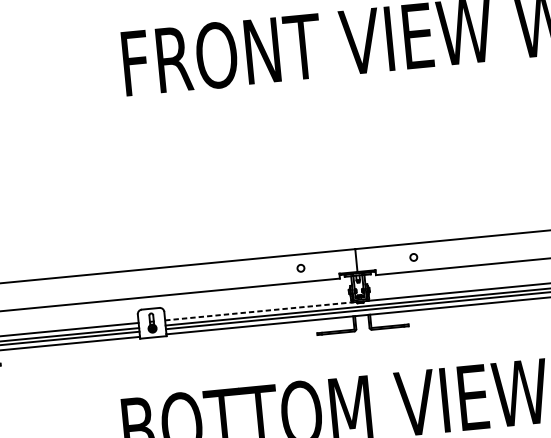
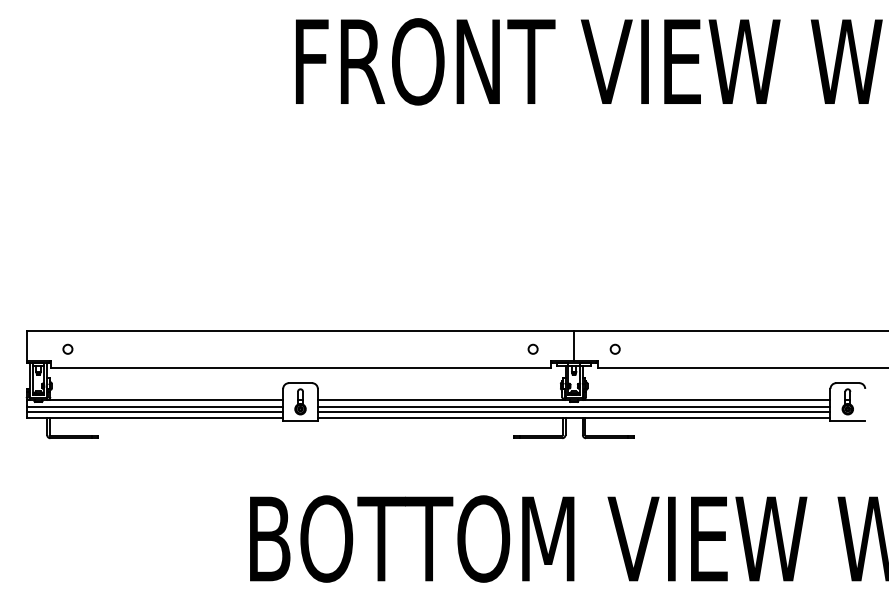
circle: (413, 256) -> (614, 348), moved
circle: (300, 267) -> (532, 348), moved
line: (259, 311) -> (441, 400), dashed -> solid

